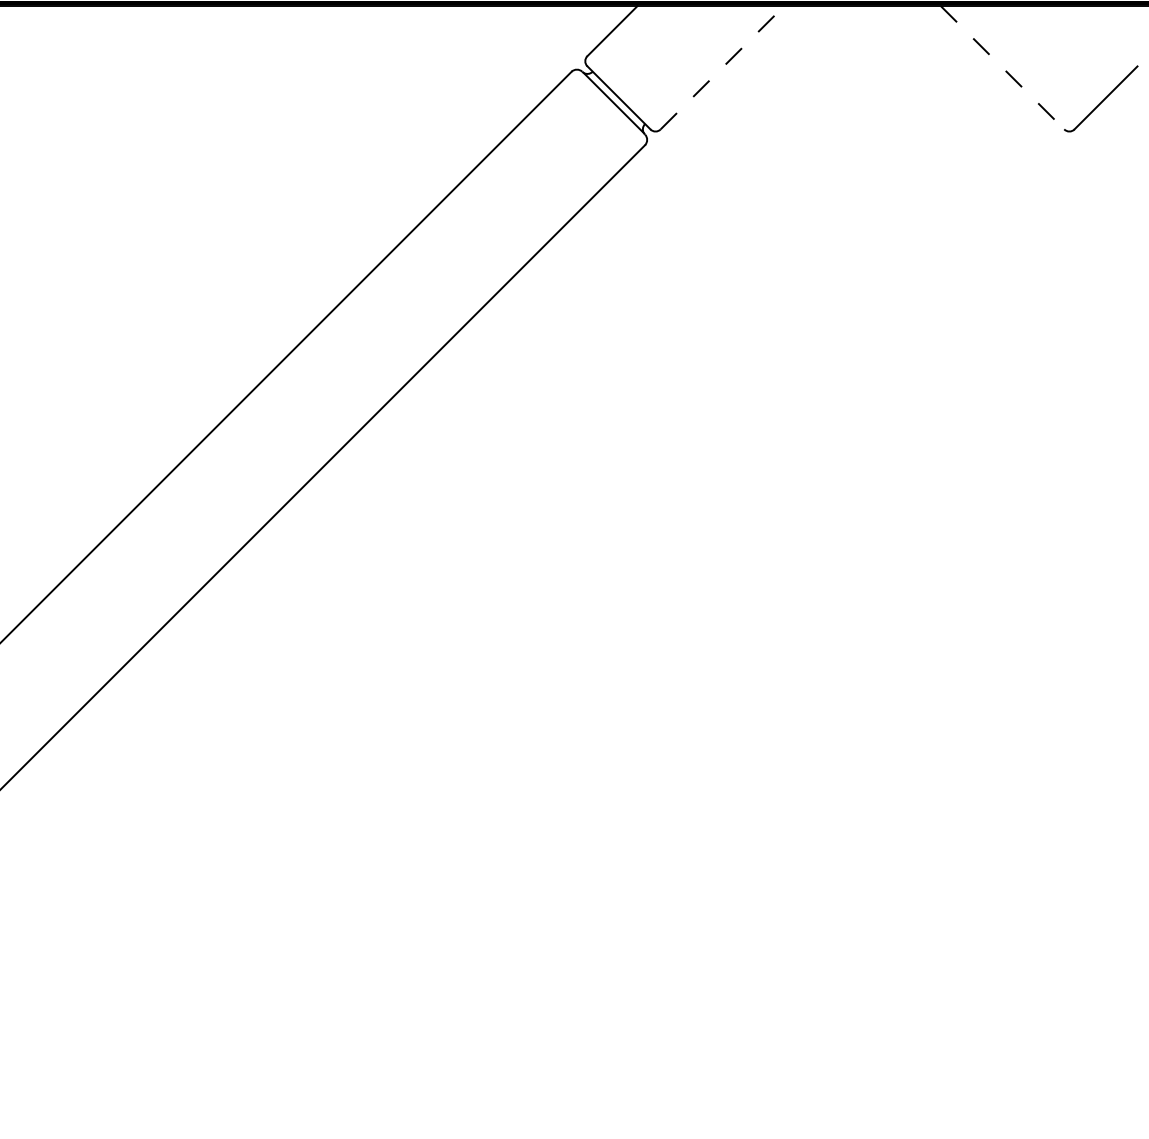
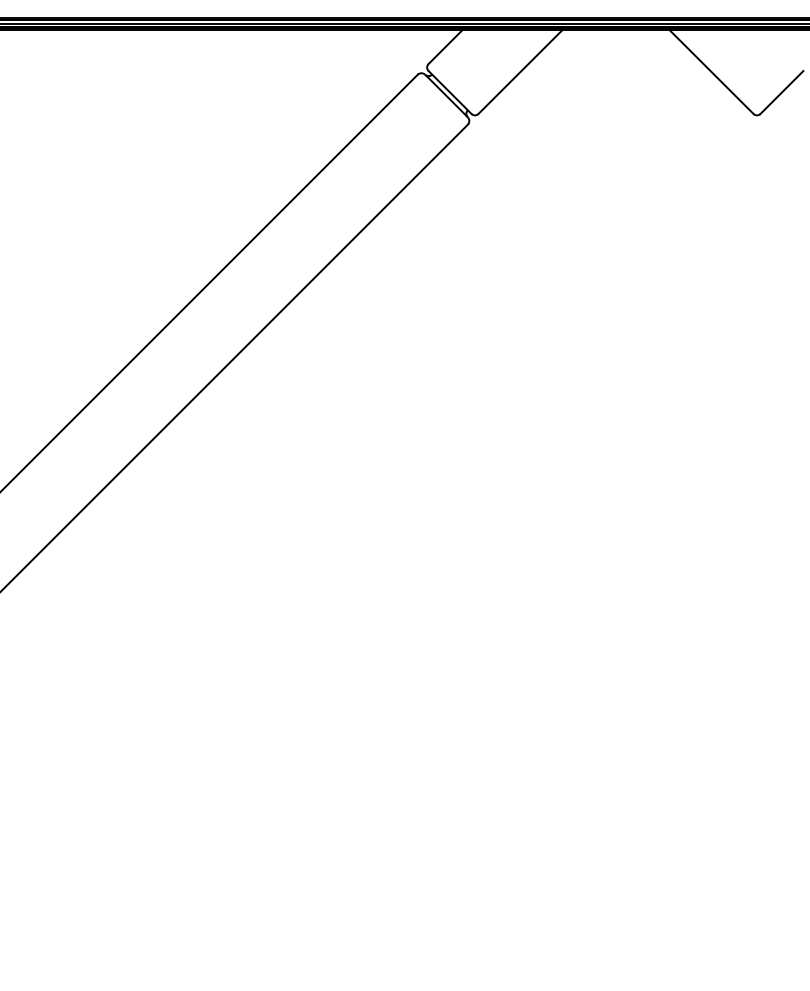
line: (722, 67) -> (520, 71), dashed -> solid
line: (1002, 68) -> (711, 72), dashed -> solid

